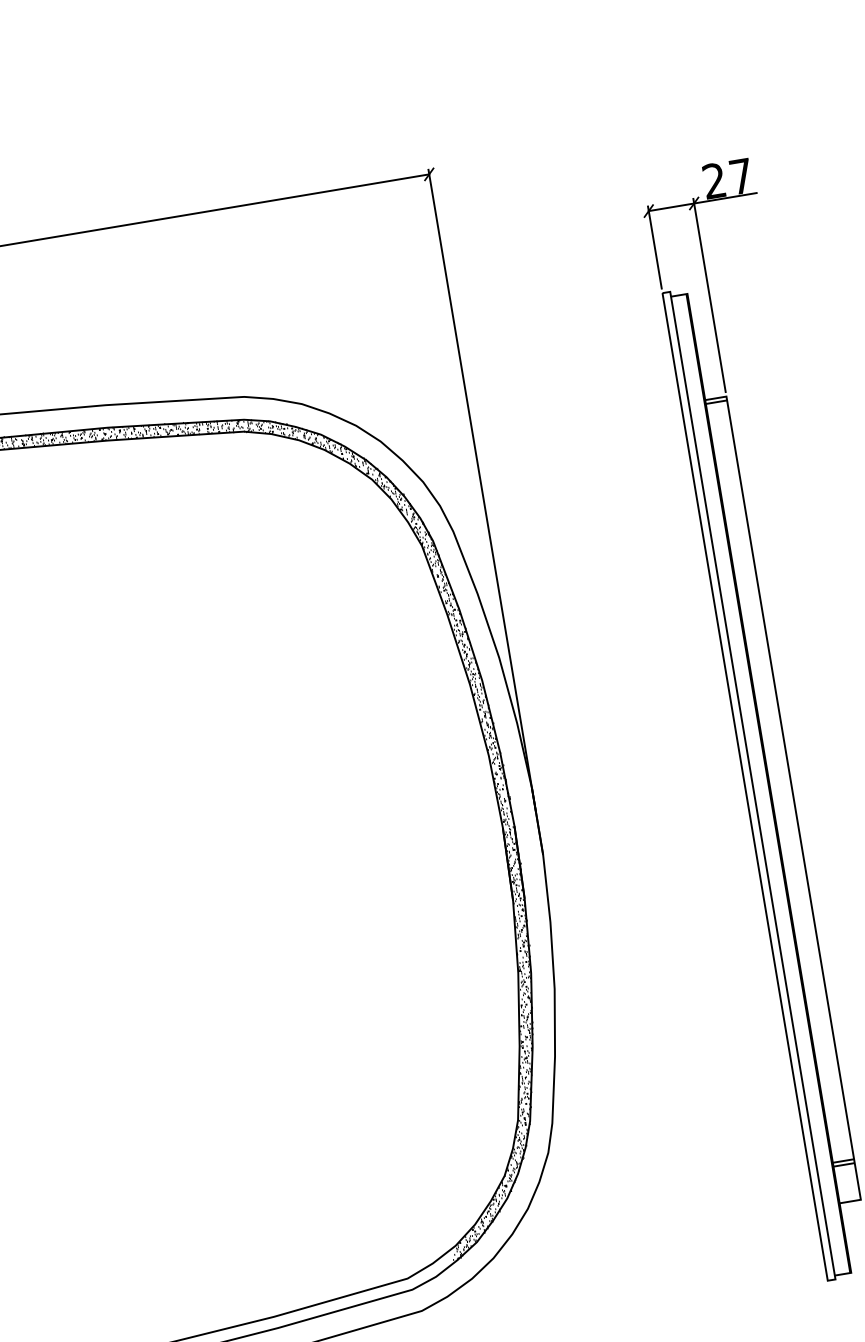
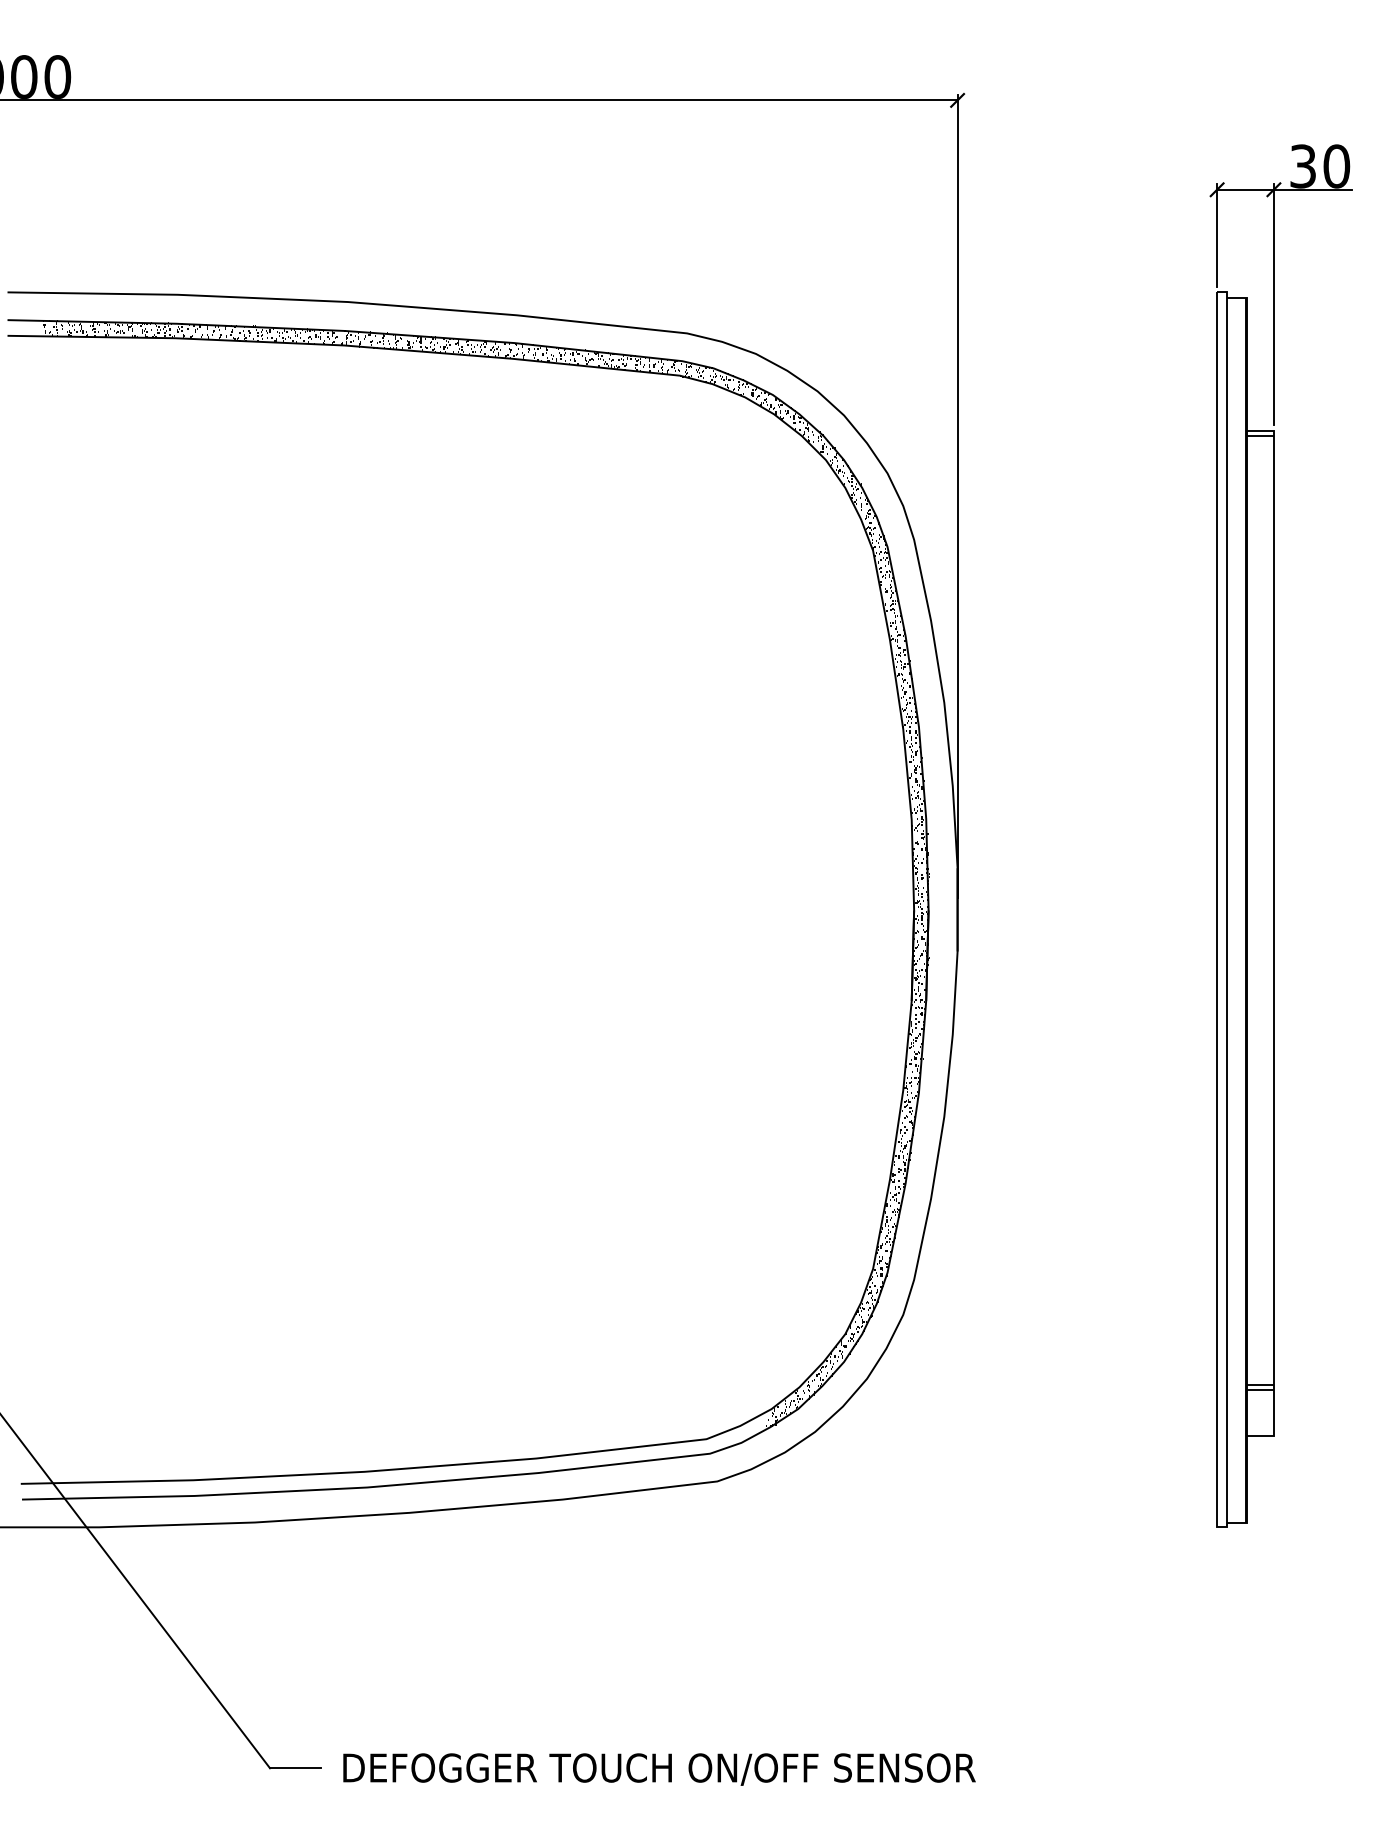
text: (728, 178) -> (1320, 166), 27 -> 30

